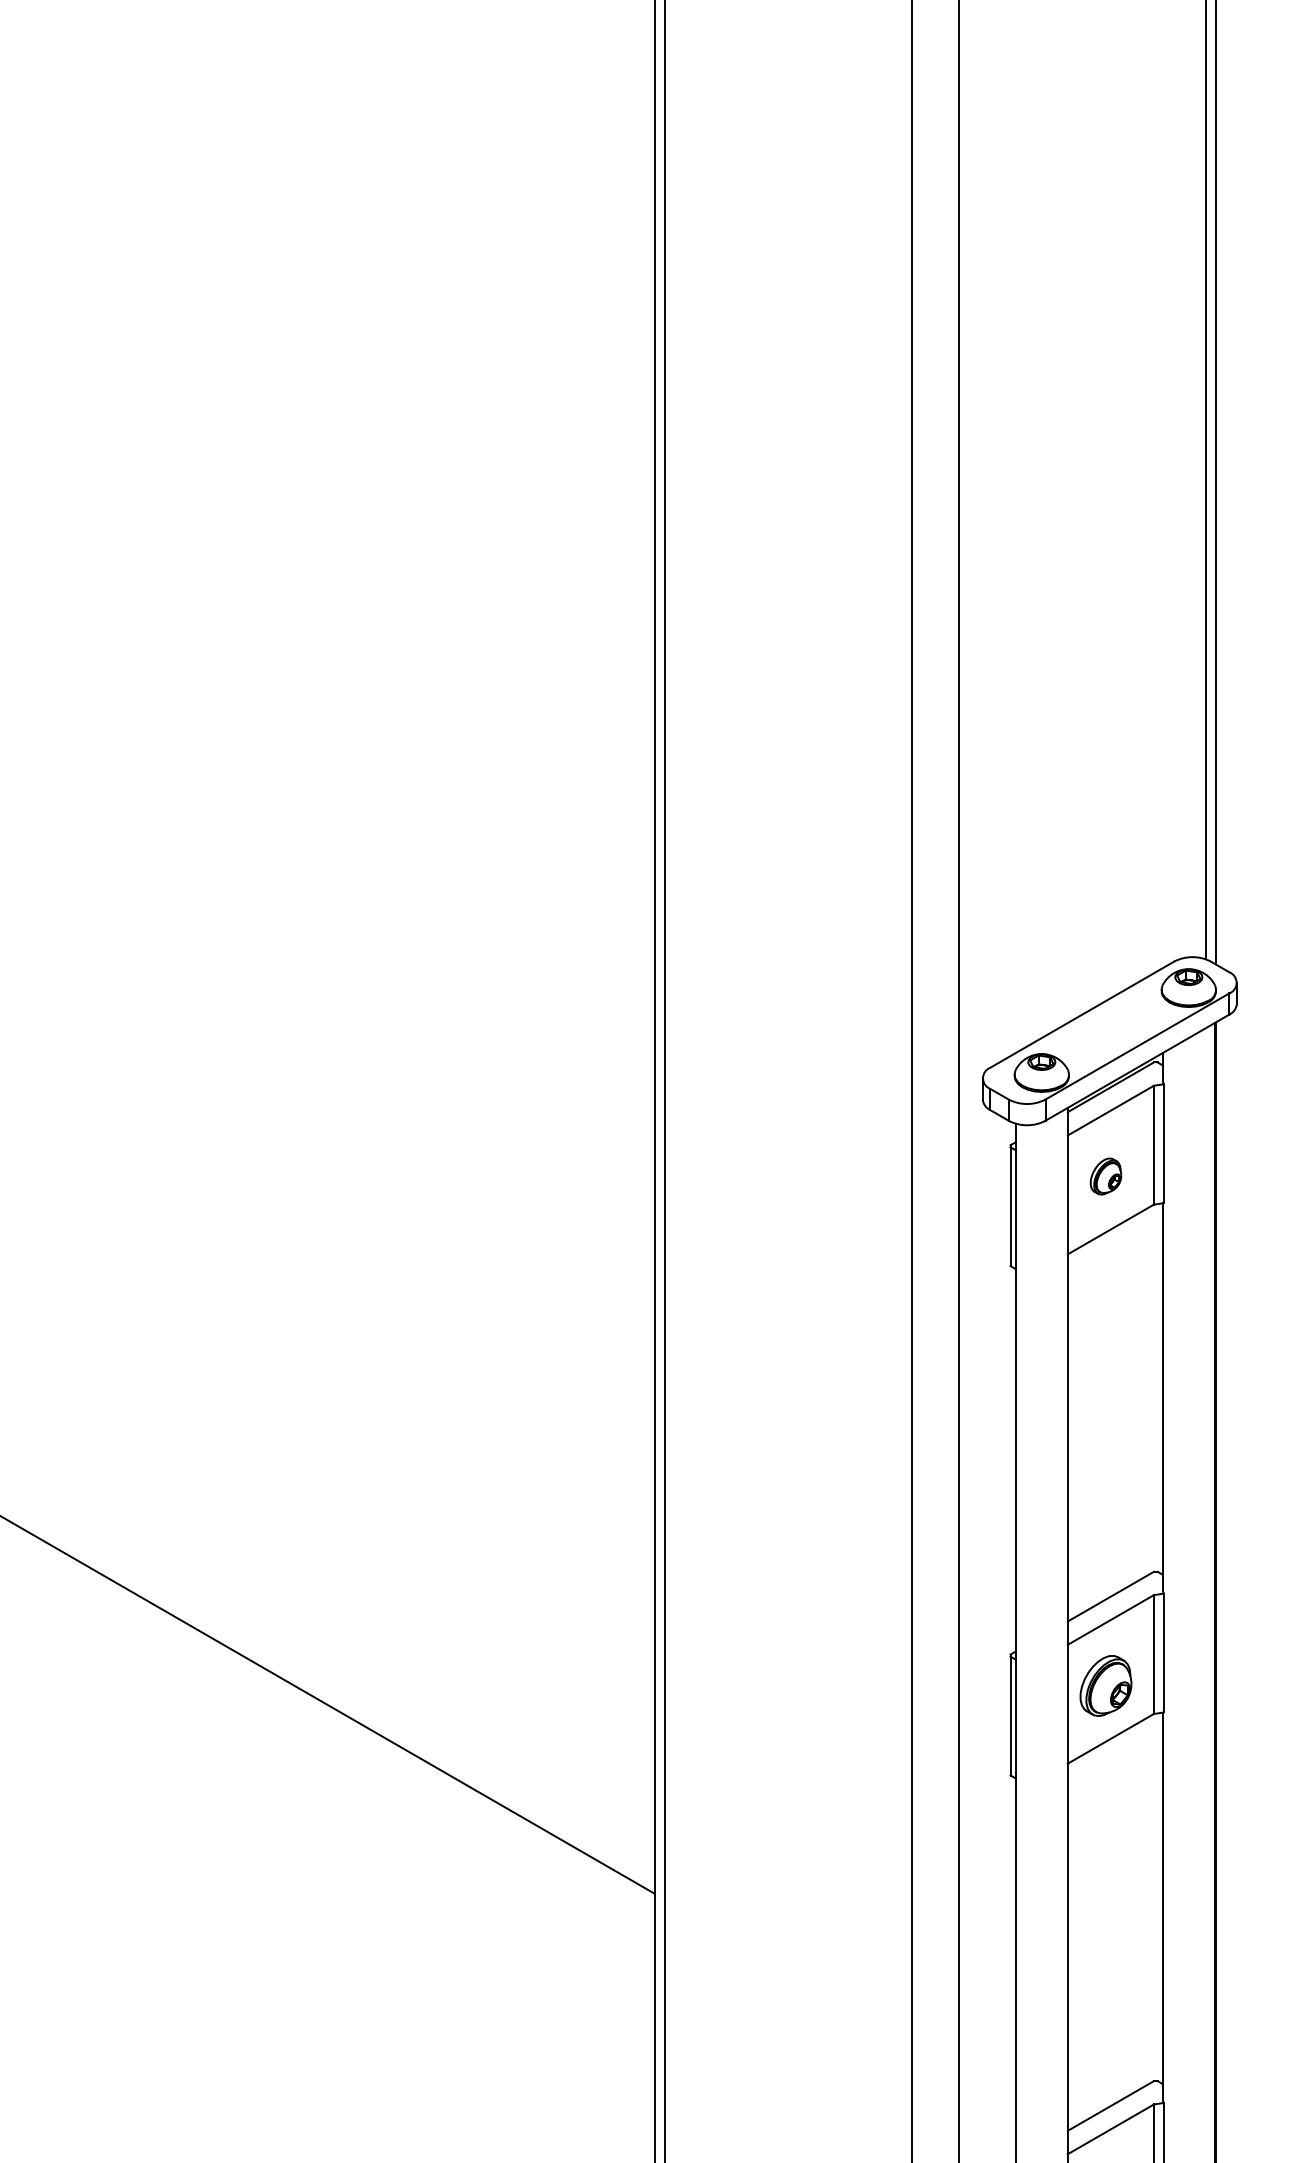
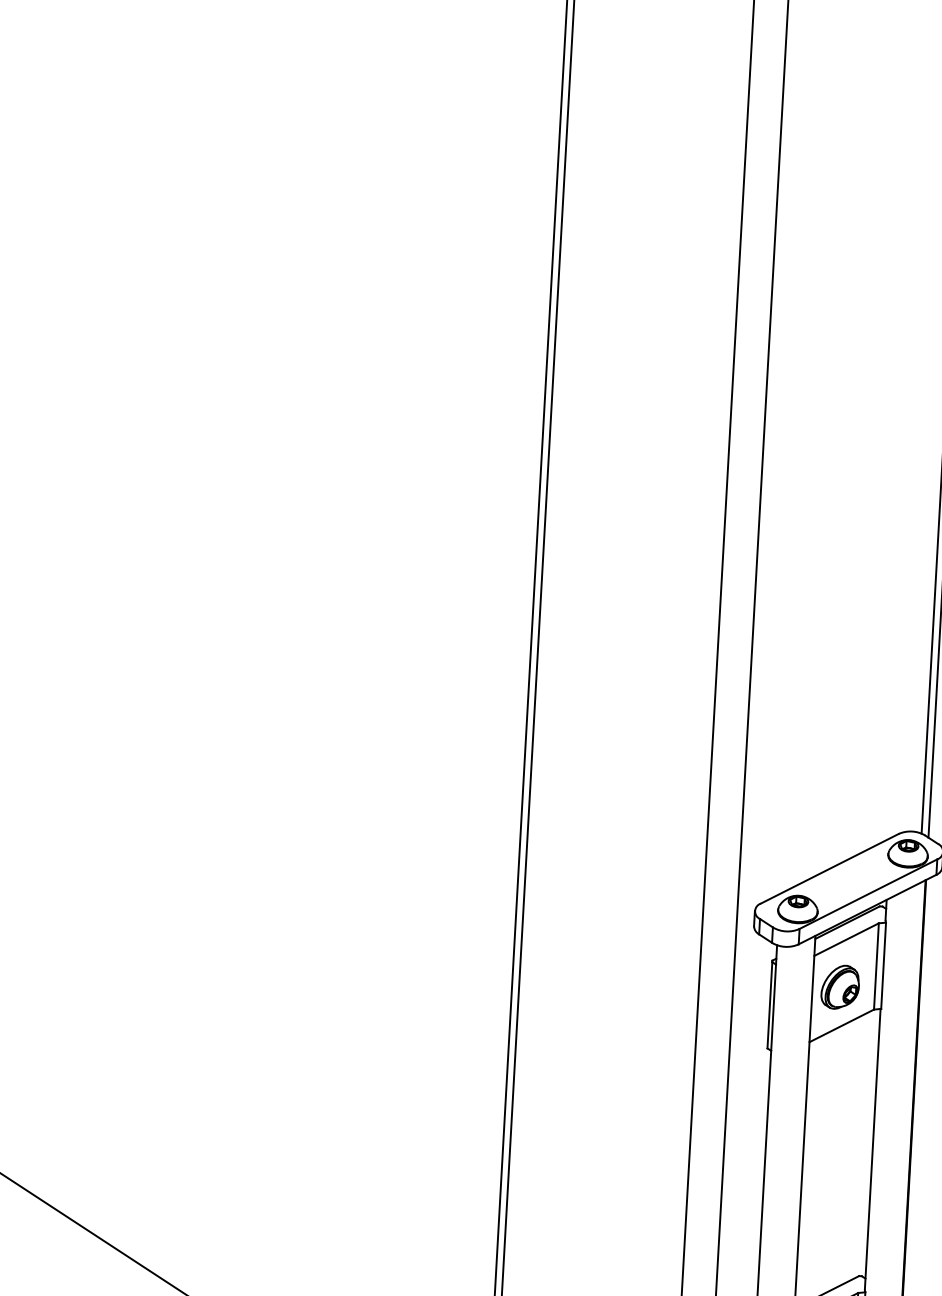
part: (1105, 1176) -> (840, 987), size x1.67

